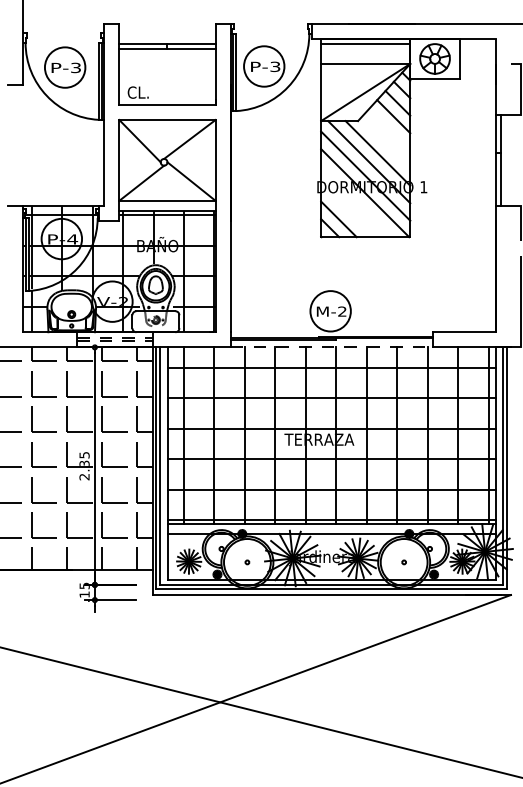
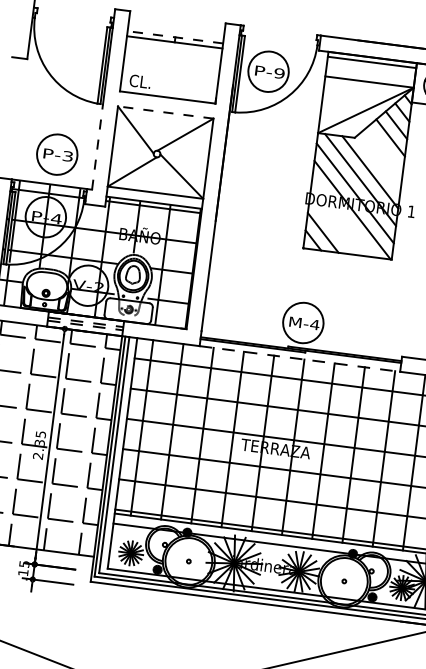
line: (166, 44) -> (174, 37), solid -> dashed
text: (275, 66) -> (279, 73), P-3 -> P-9
part: (65, 67) -> (57, 154), moved
line: (166, 120) -> (164, 112), solid -> dashed
line: (104, 162) -> (97, 146), solid -> dashed
text: (342, 311) -> (315, 324), M-2 -> M-4

